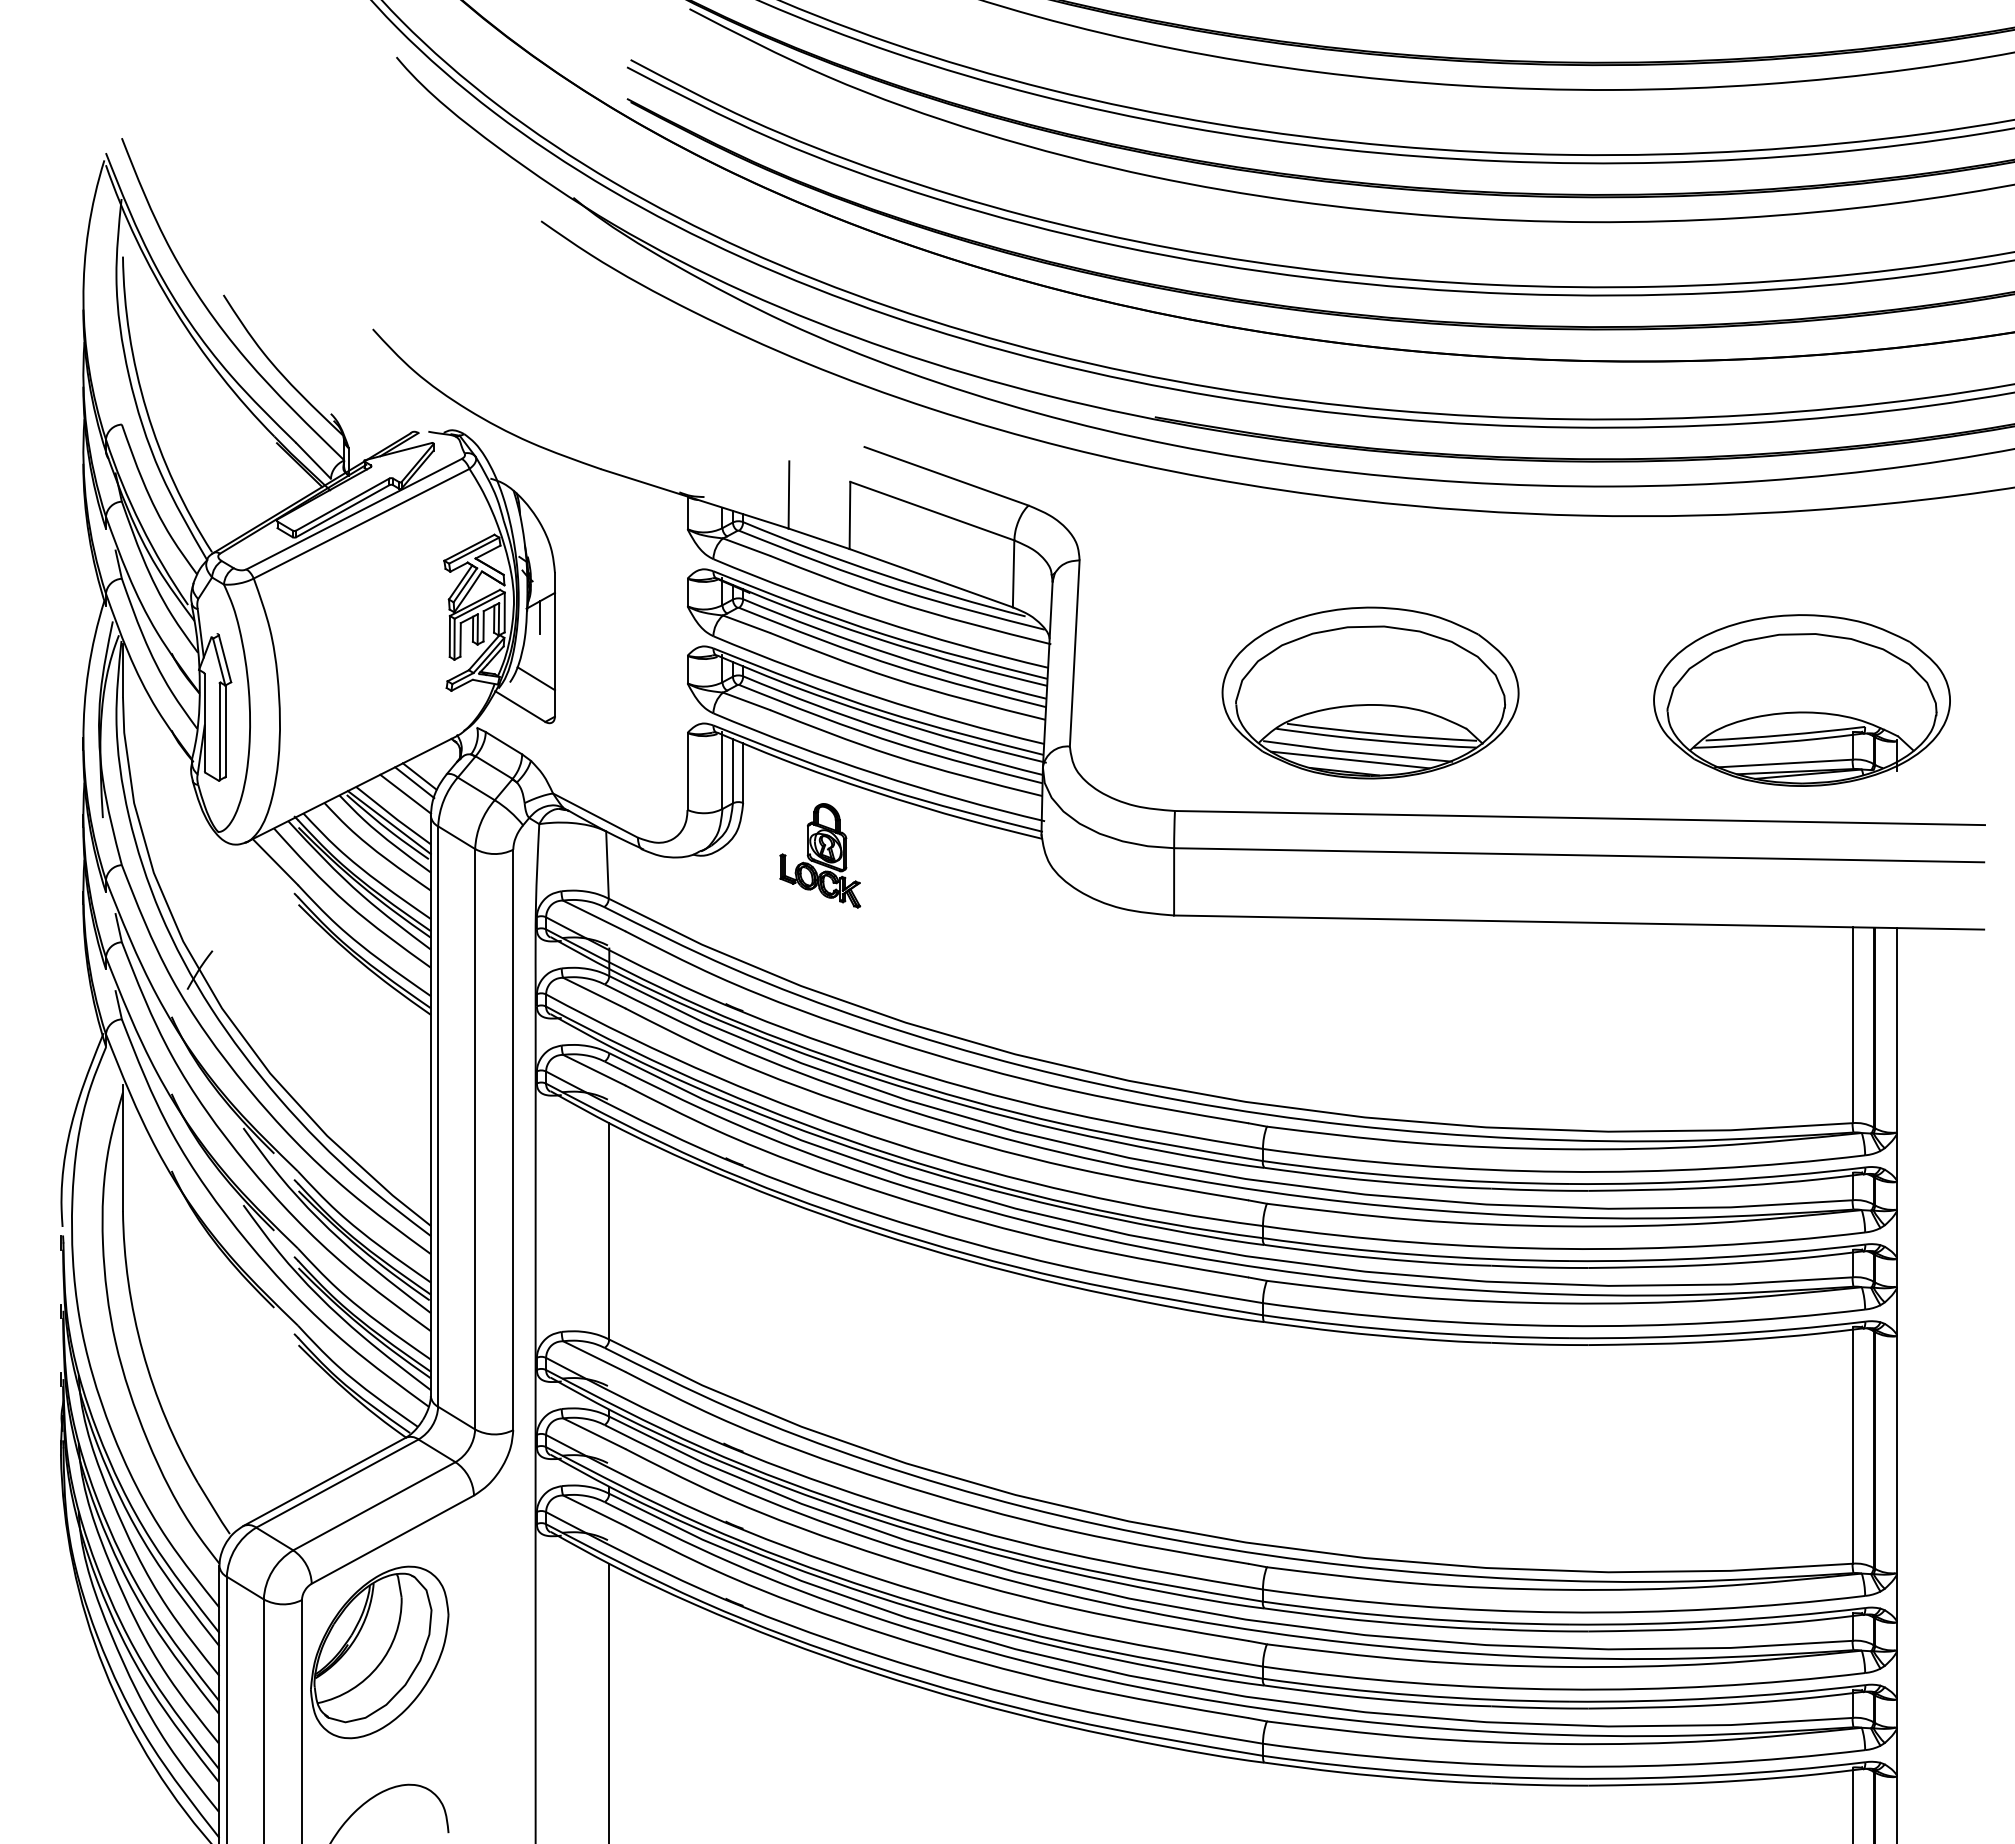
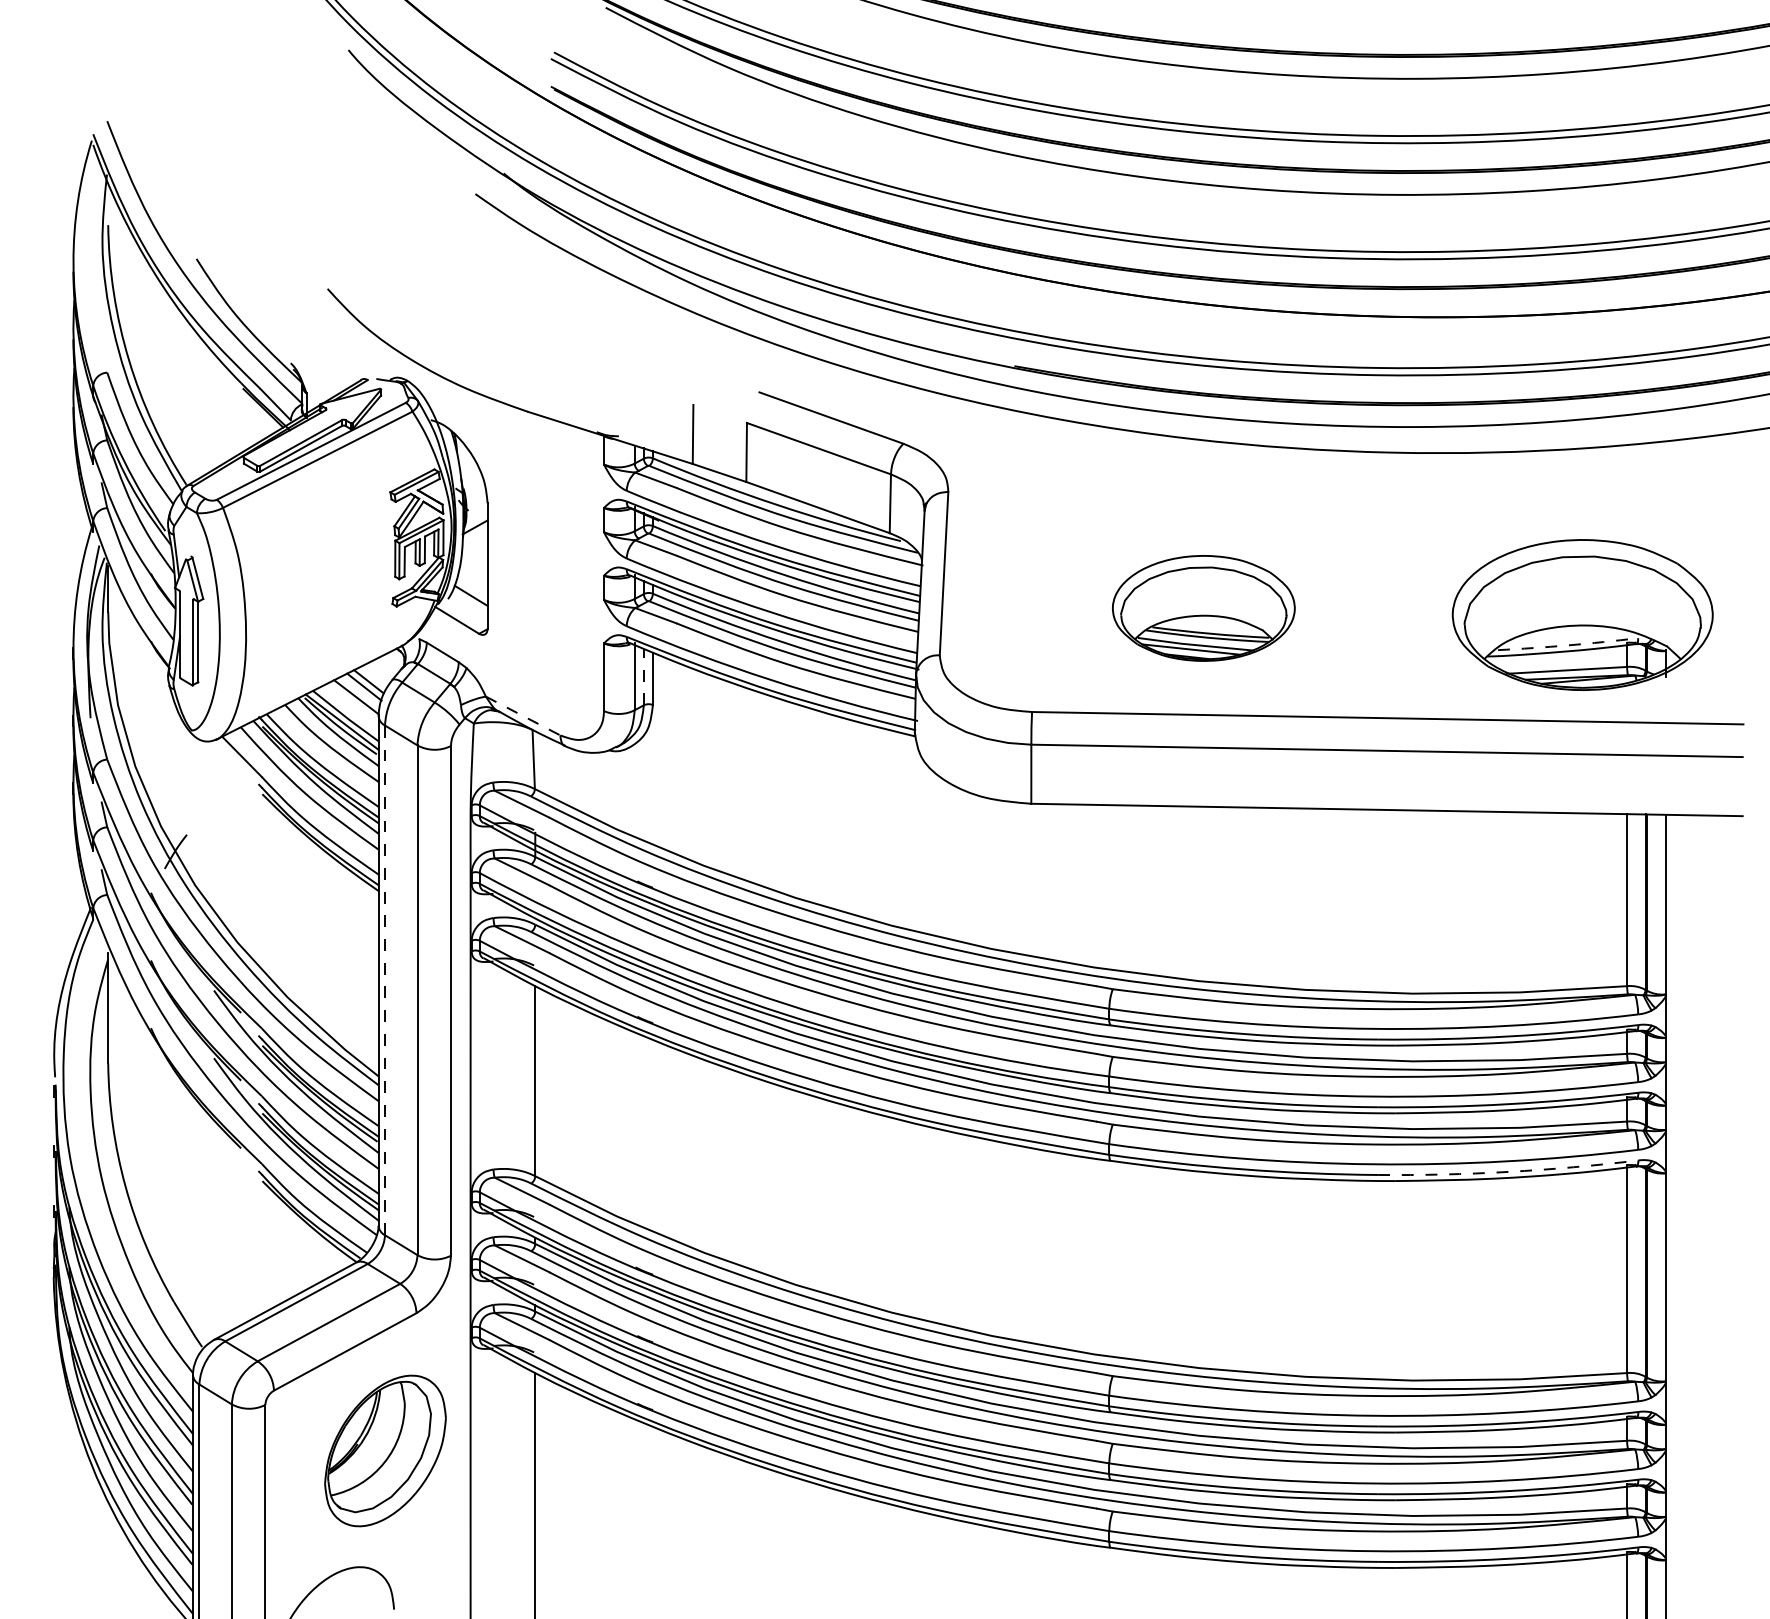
line: (539, 617) -> (474, 542), removed
part: (1370, 692) -> (1203, 607), size x0.7
arc: (1785, 735) -> (1568, 645), solid -> dashed
line: (732, 770) -> (643, 676), solid -> dashed
line: (595, 815) -> (523, 715), solid -> dashed
part: (820, 855) -> (720, 751), removed
line: (438, 1116) -> (385, 980), solid -> dashed
arc: (1717, 1334) -> (1508, 1171), solid -> dashed
part: (379, 1652) -> (385, 1451), moved

